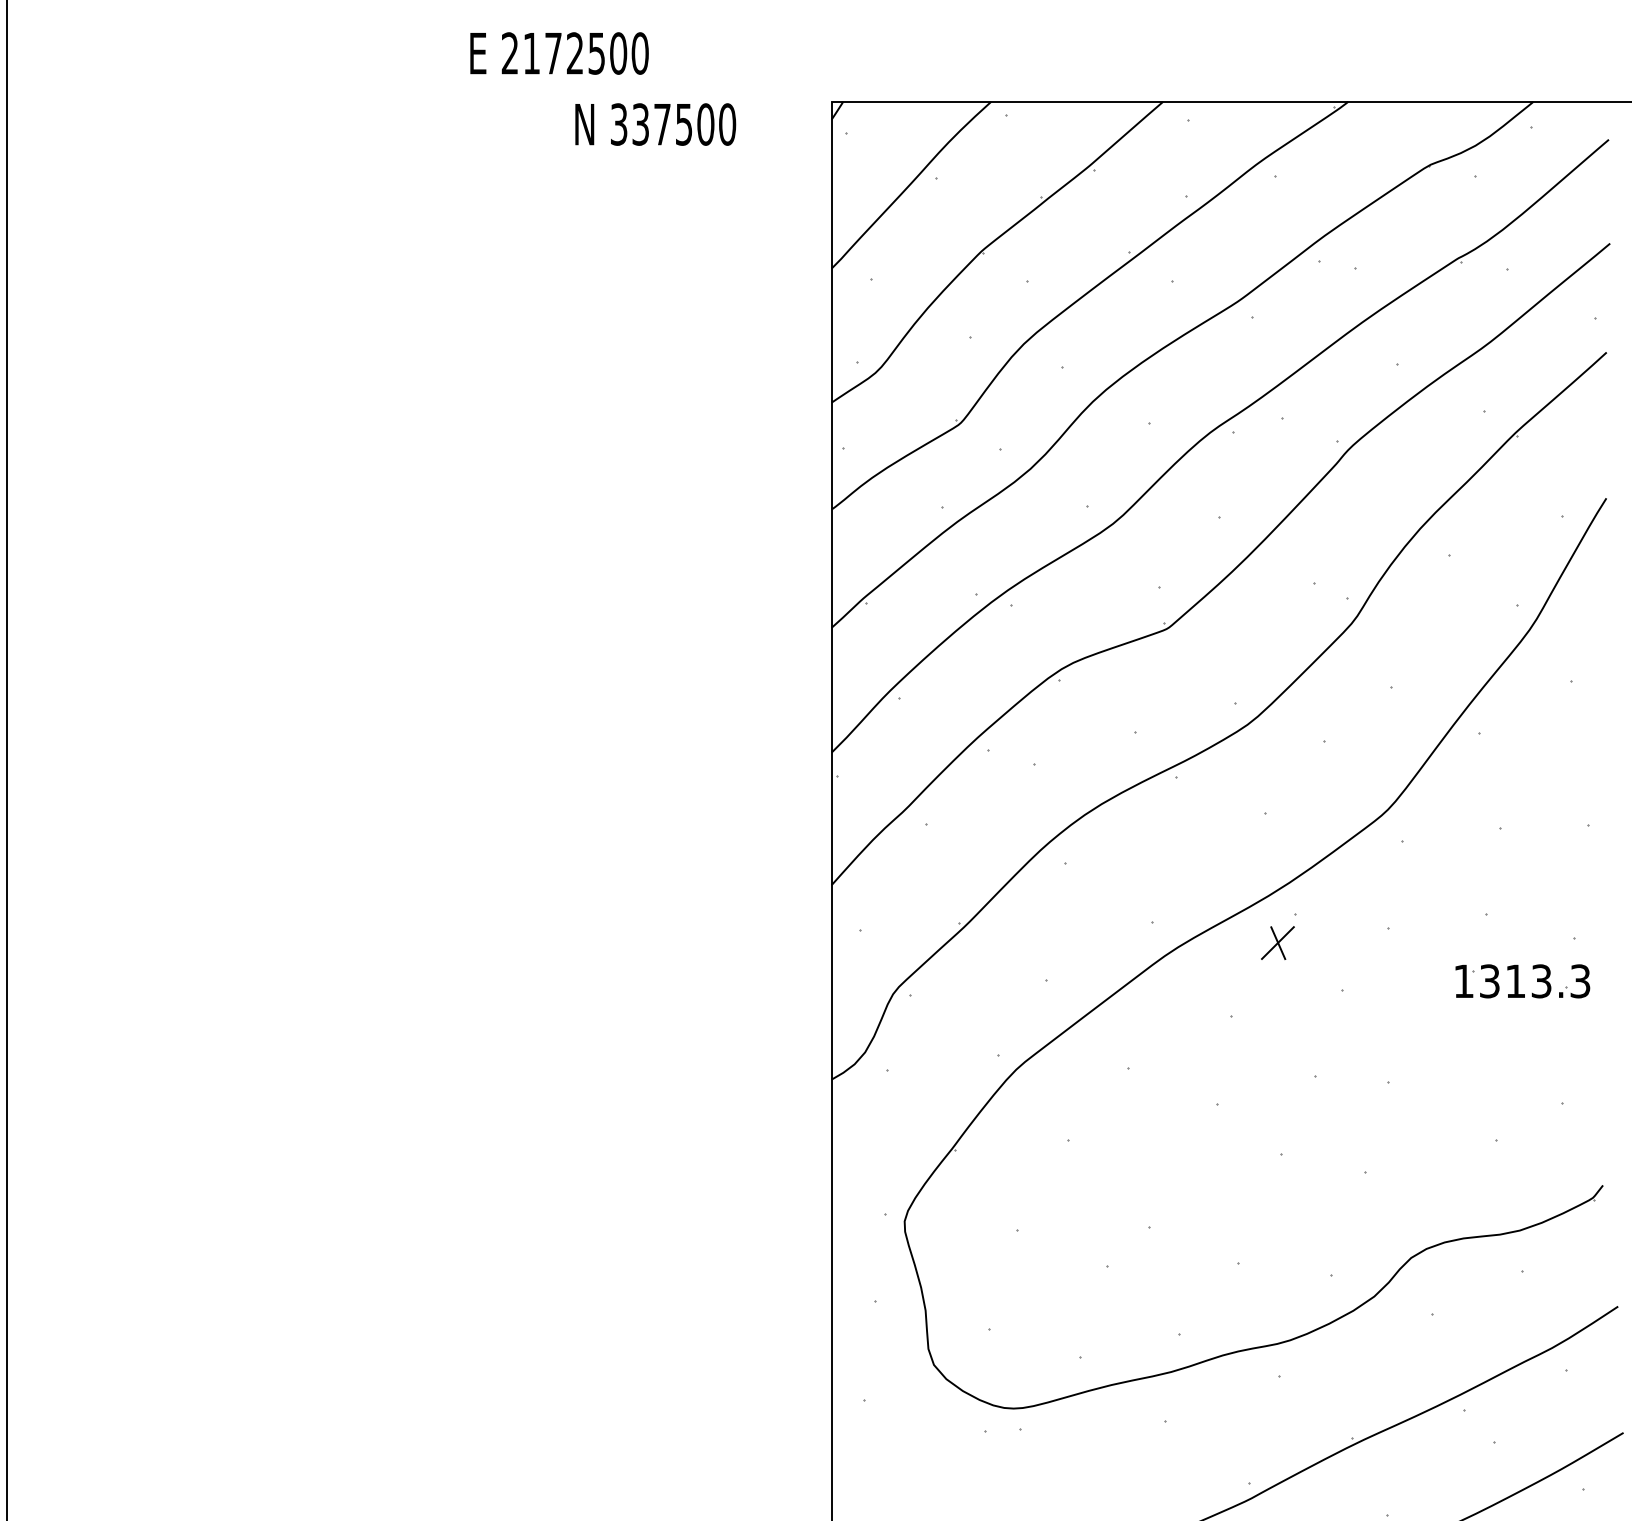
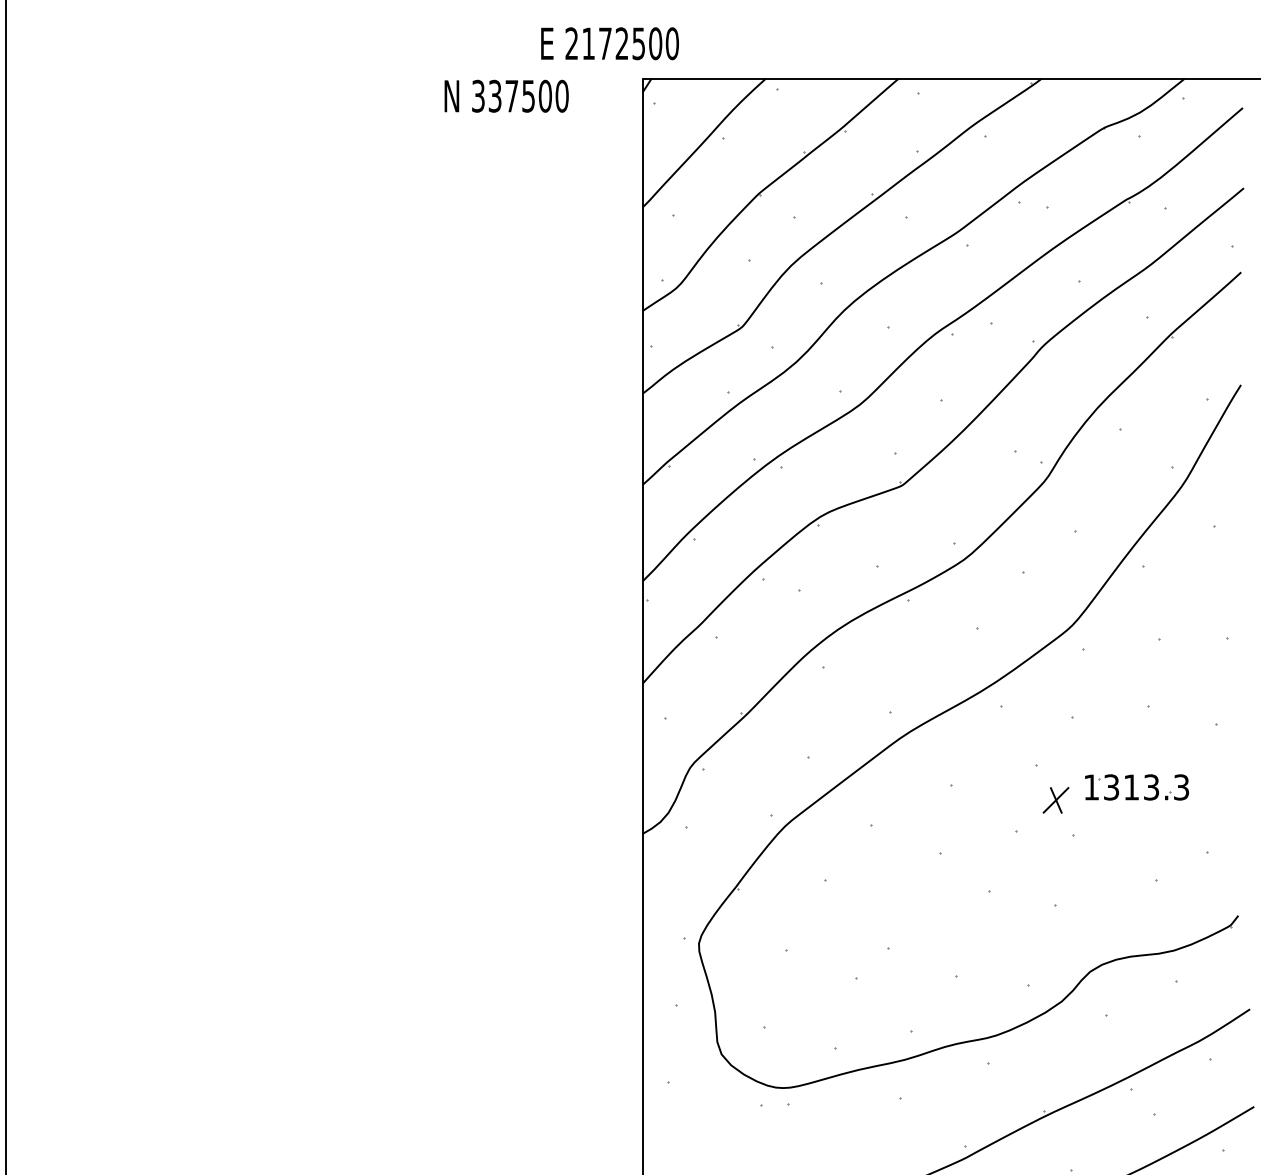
text: (559, 53) -> (610, 43), moved
part: (1277, 942) -> (1055, 799), moved
part: (1522, 981) -> (1136, 787), moved

